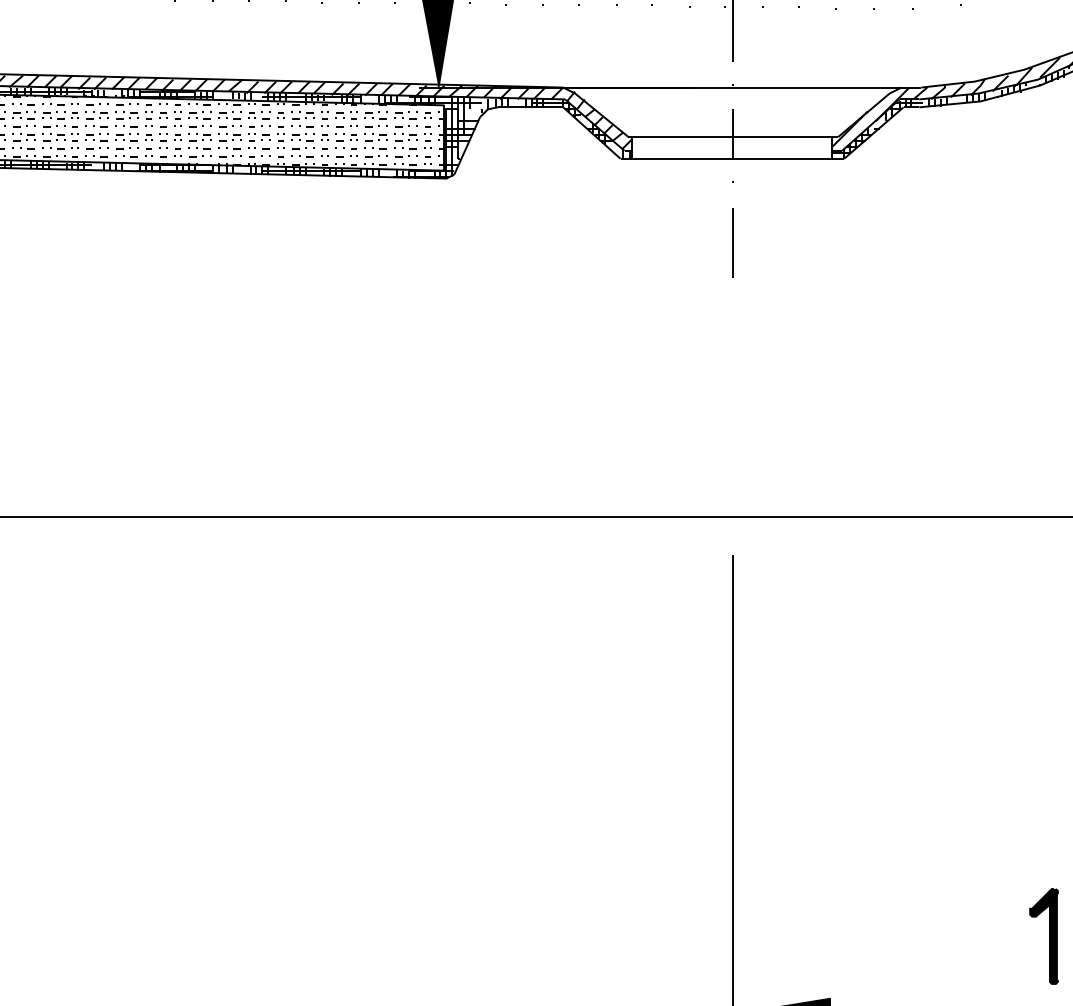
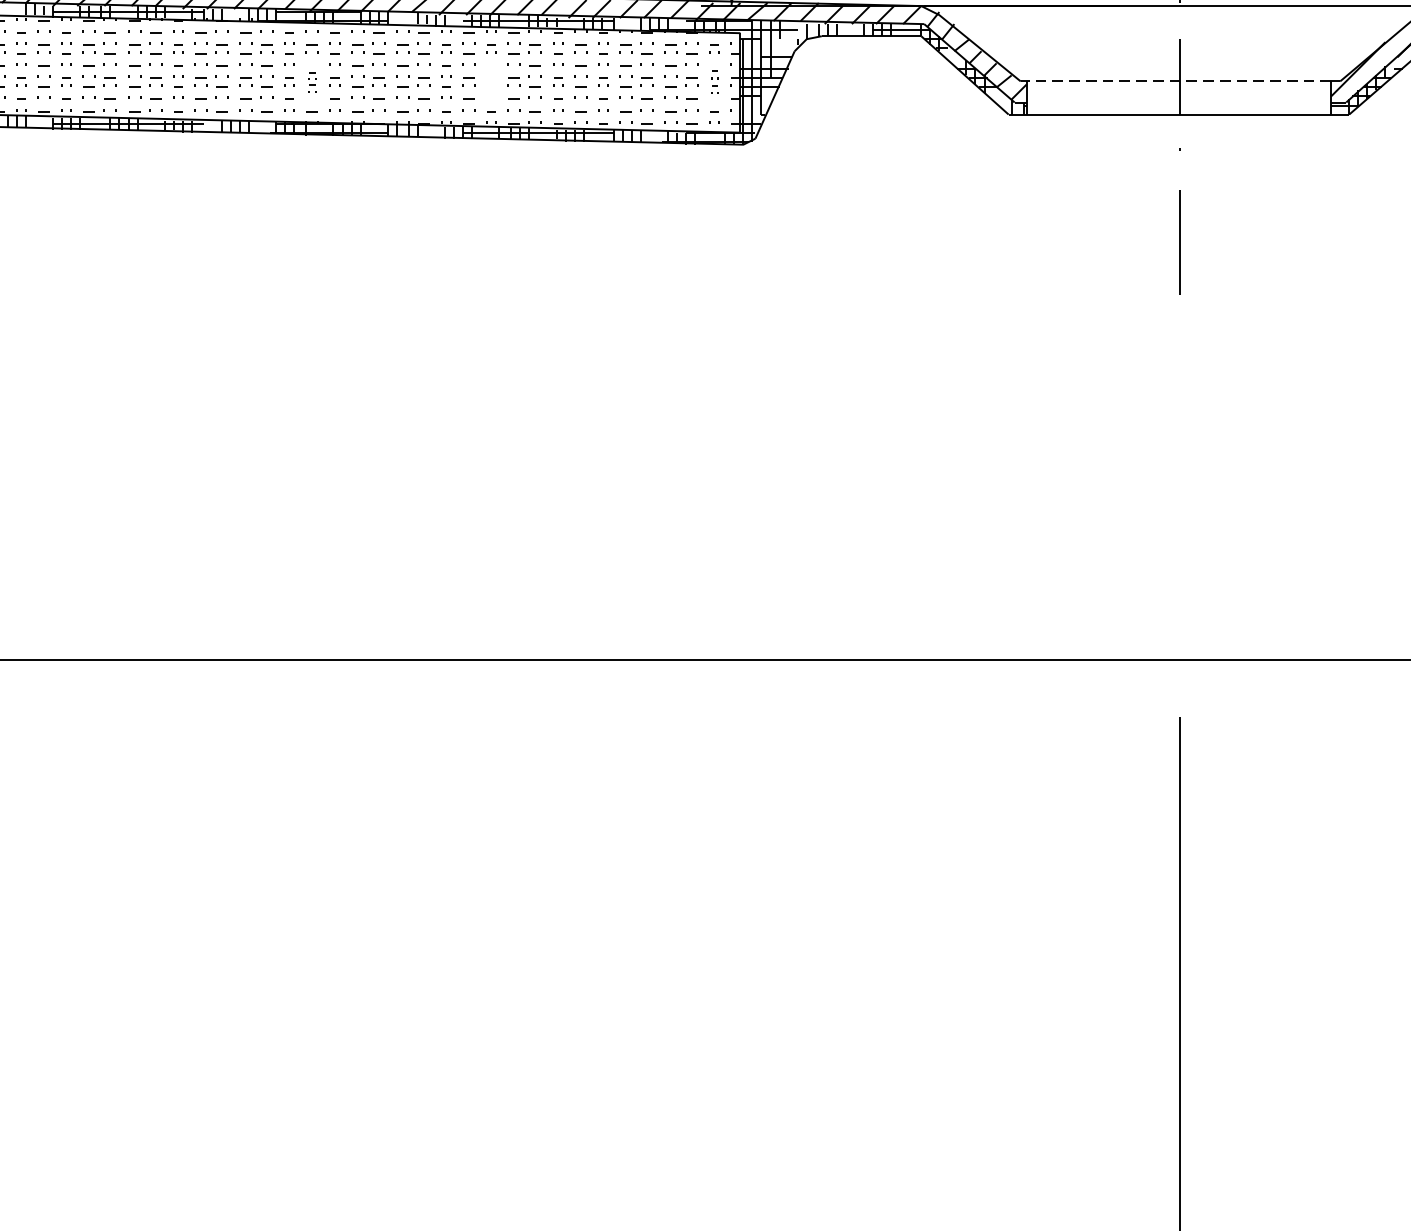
part: (163, 137) -> (312, 82), size x0.6
part: (280, 137) -> (490, 82), removed
part: (427, 137) -> (714, 82), size x0.7
line: (732, 137) -> (1179, 82), solid -> dashed

